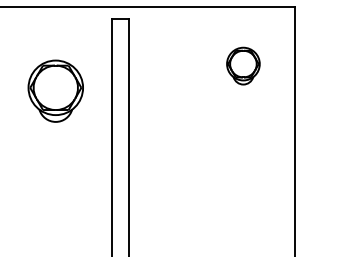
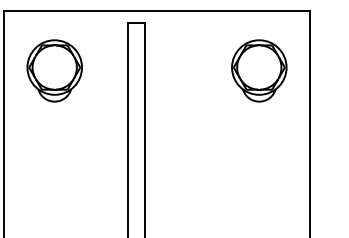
part: (243, 65) -> (259, 70), size x1.67
part: (55, 90) -> (54, 70), moved

